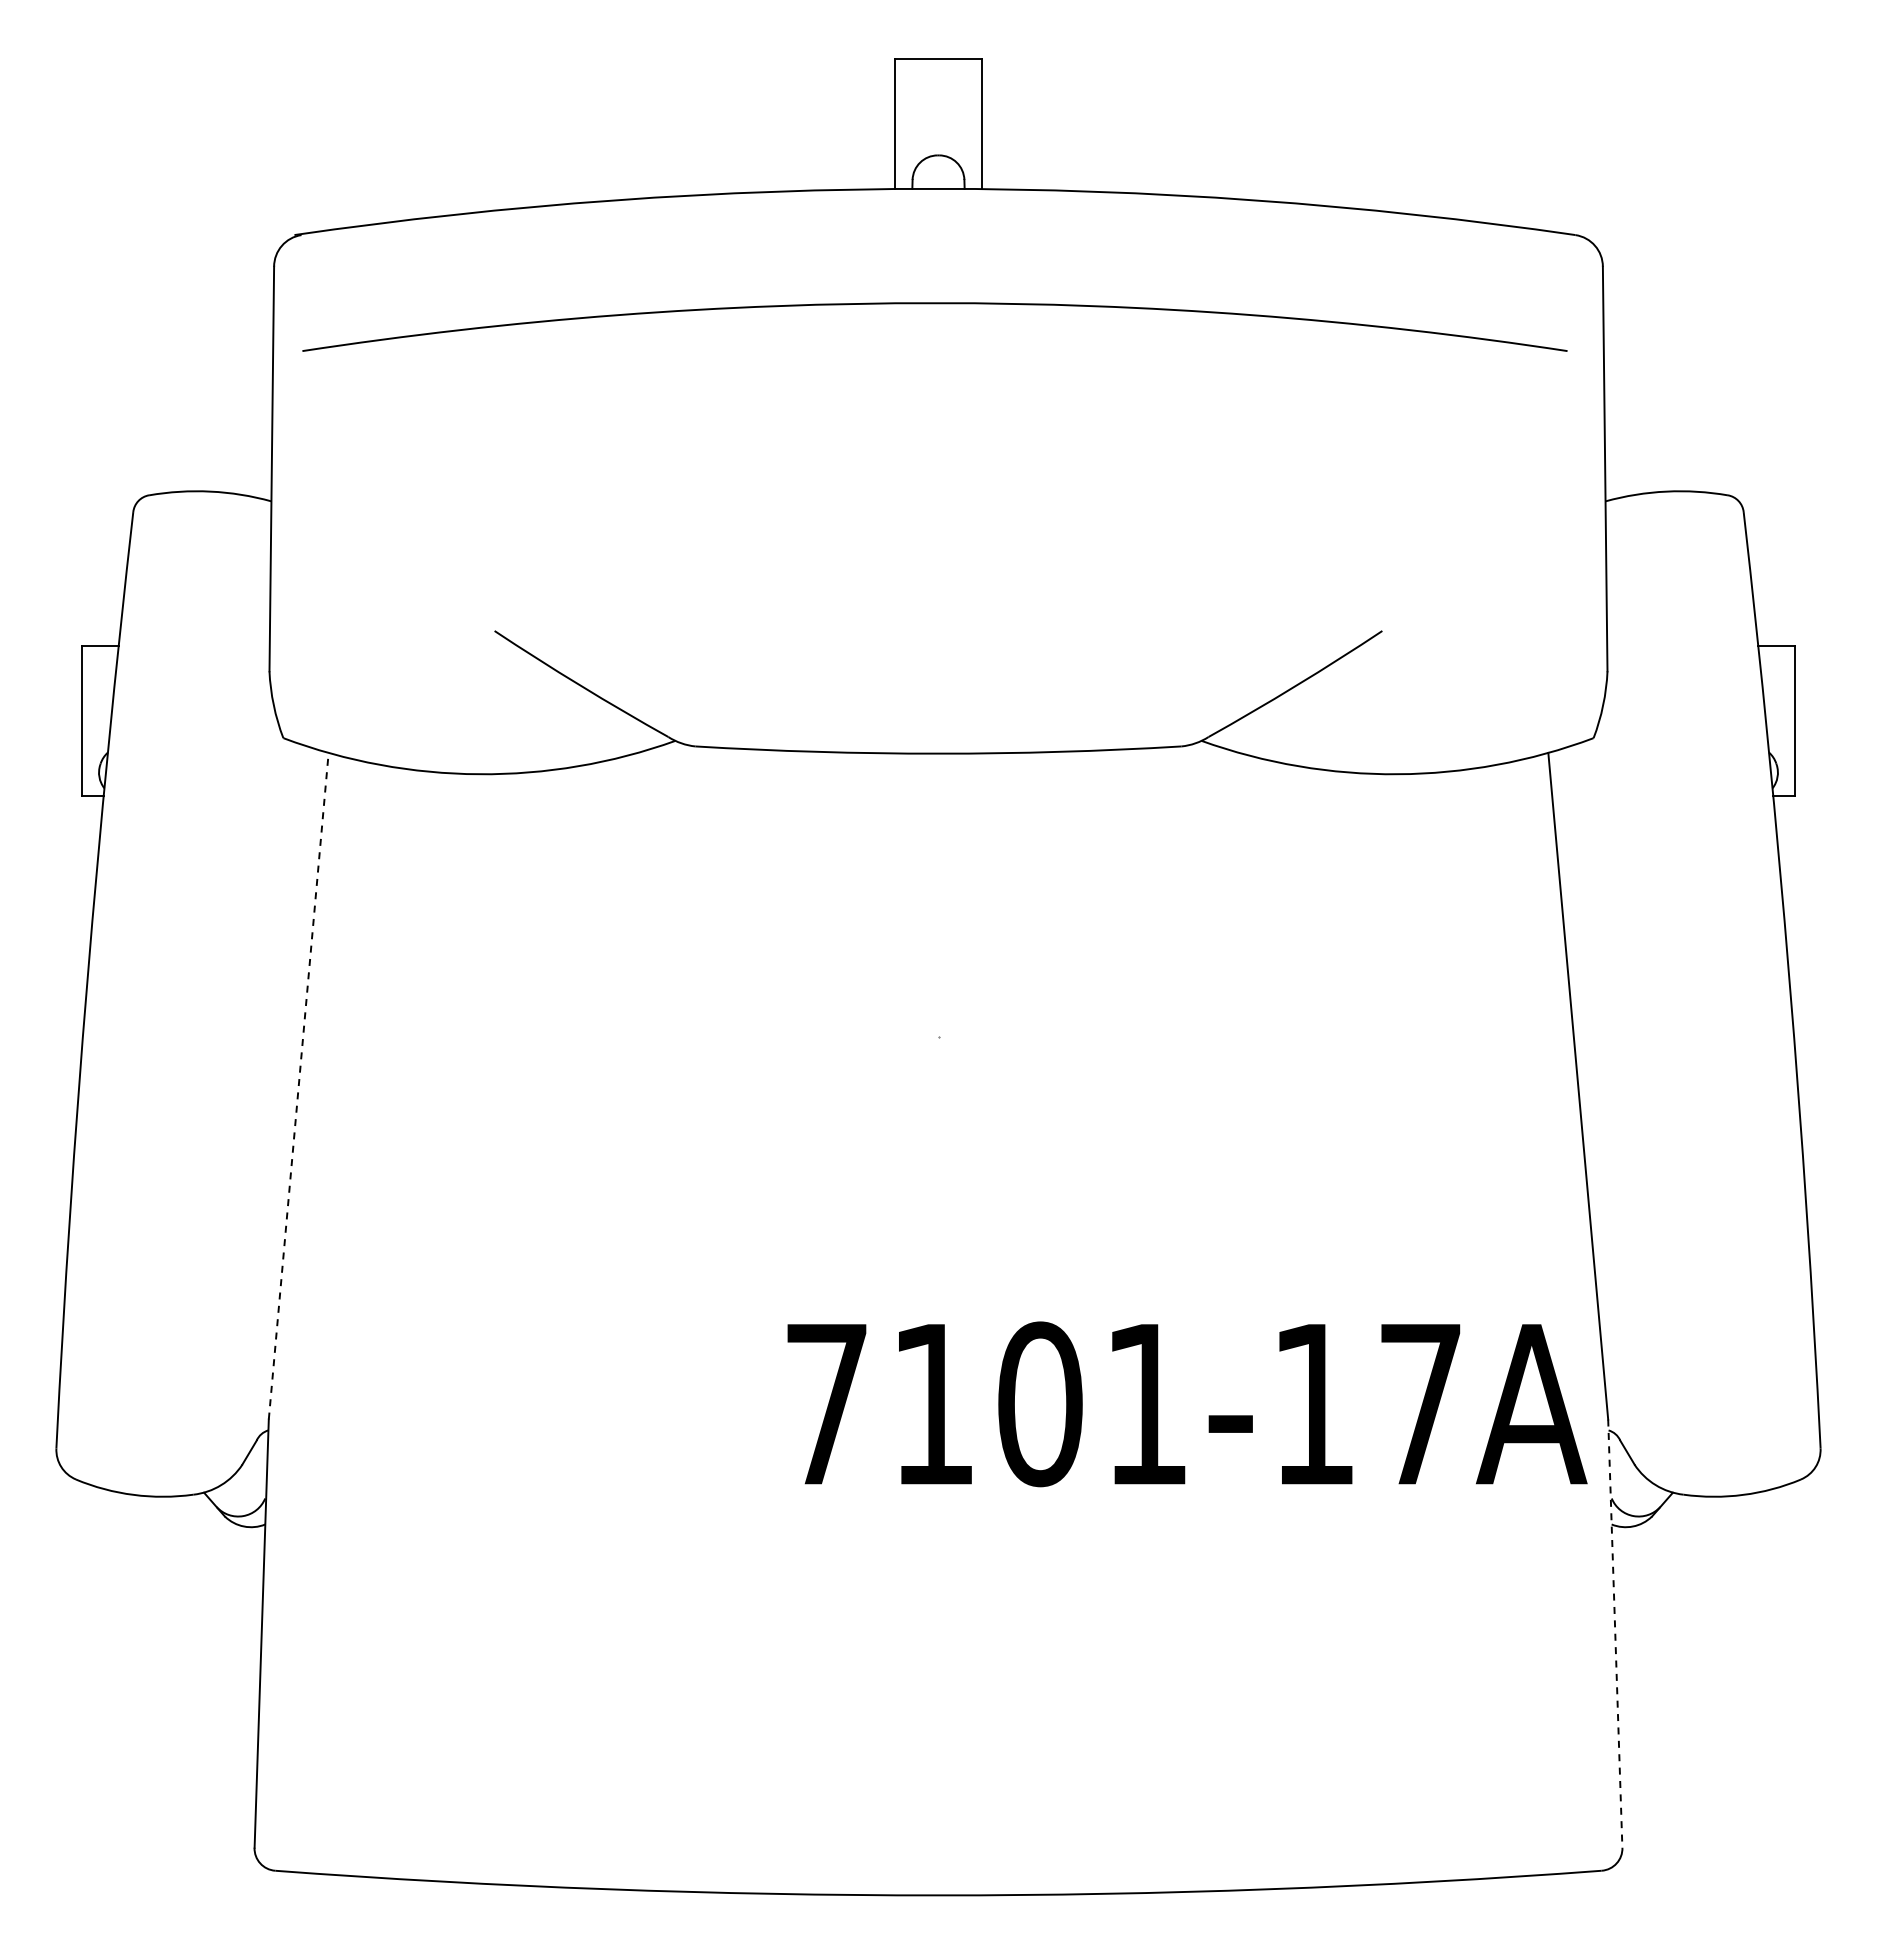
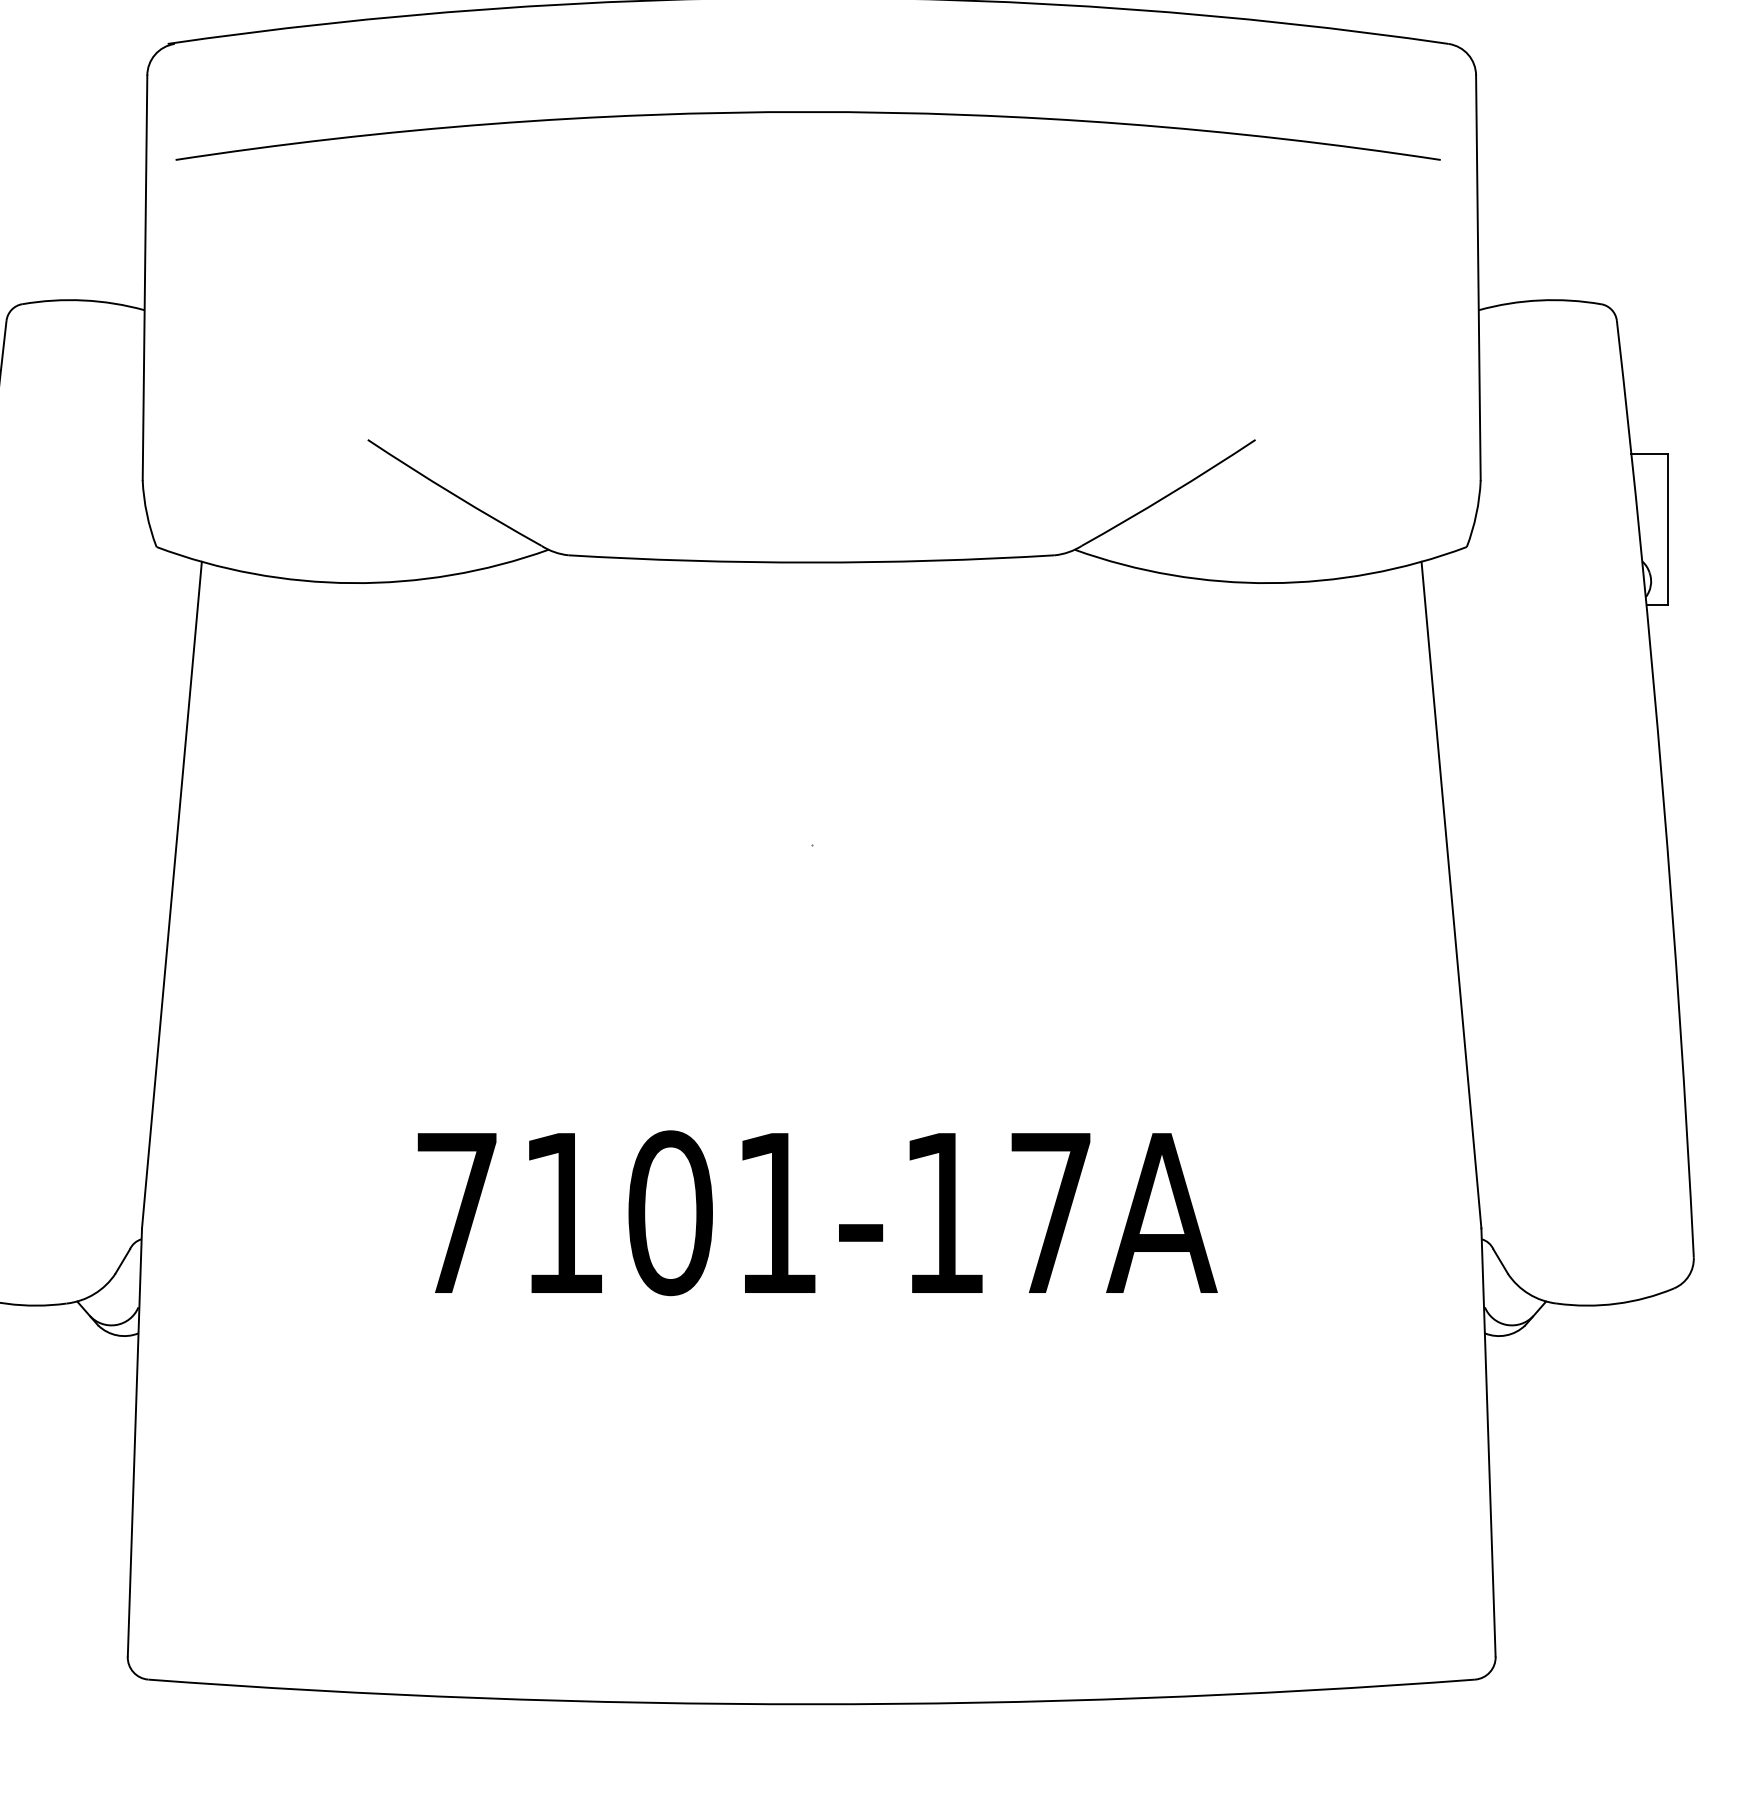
line: (298, 1086) -> (171, 895), dashed -> solid
text: (1187, 1404) -> (817, 1213), moved
line: (1615, 1634) -> (1488, 1443), dashed -> solid

